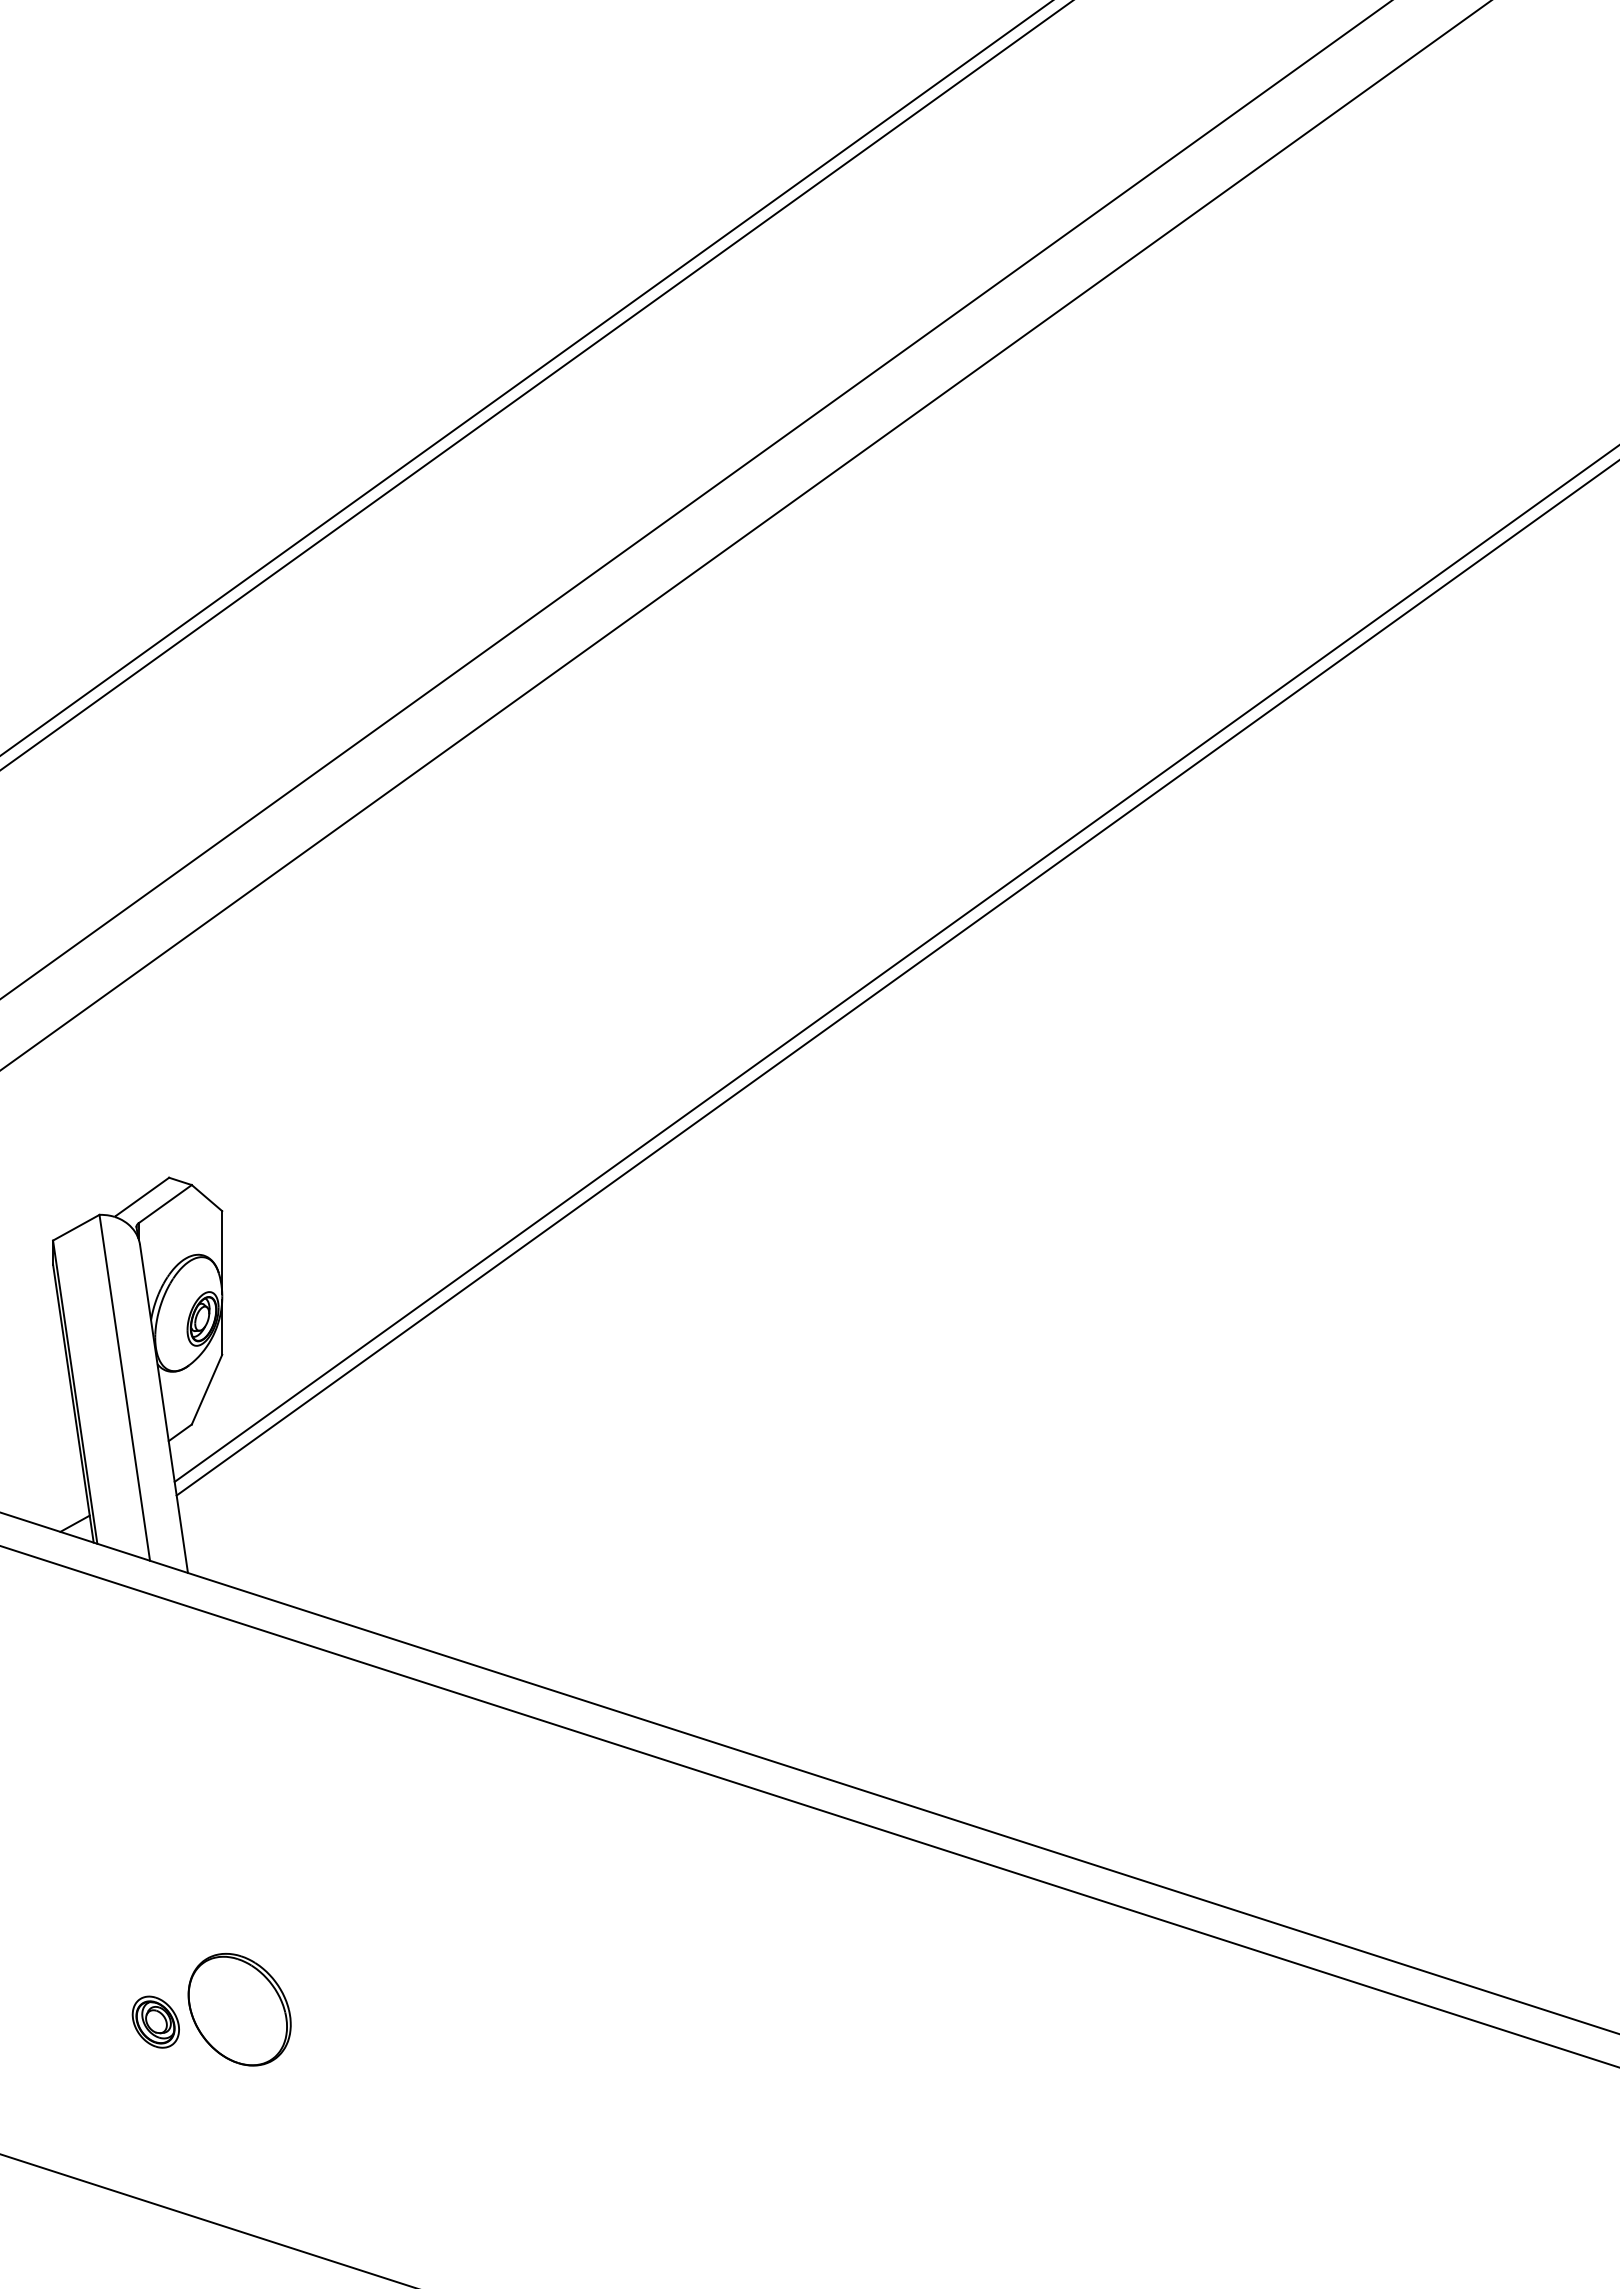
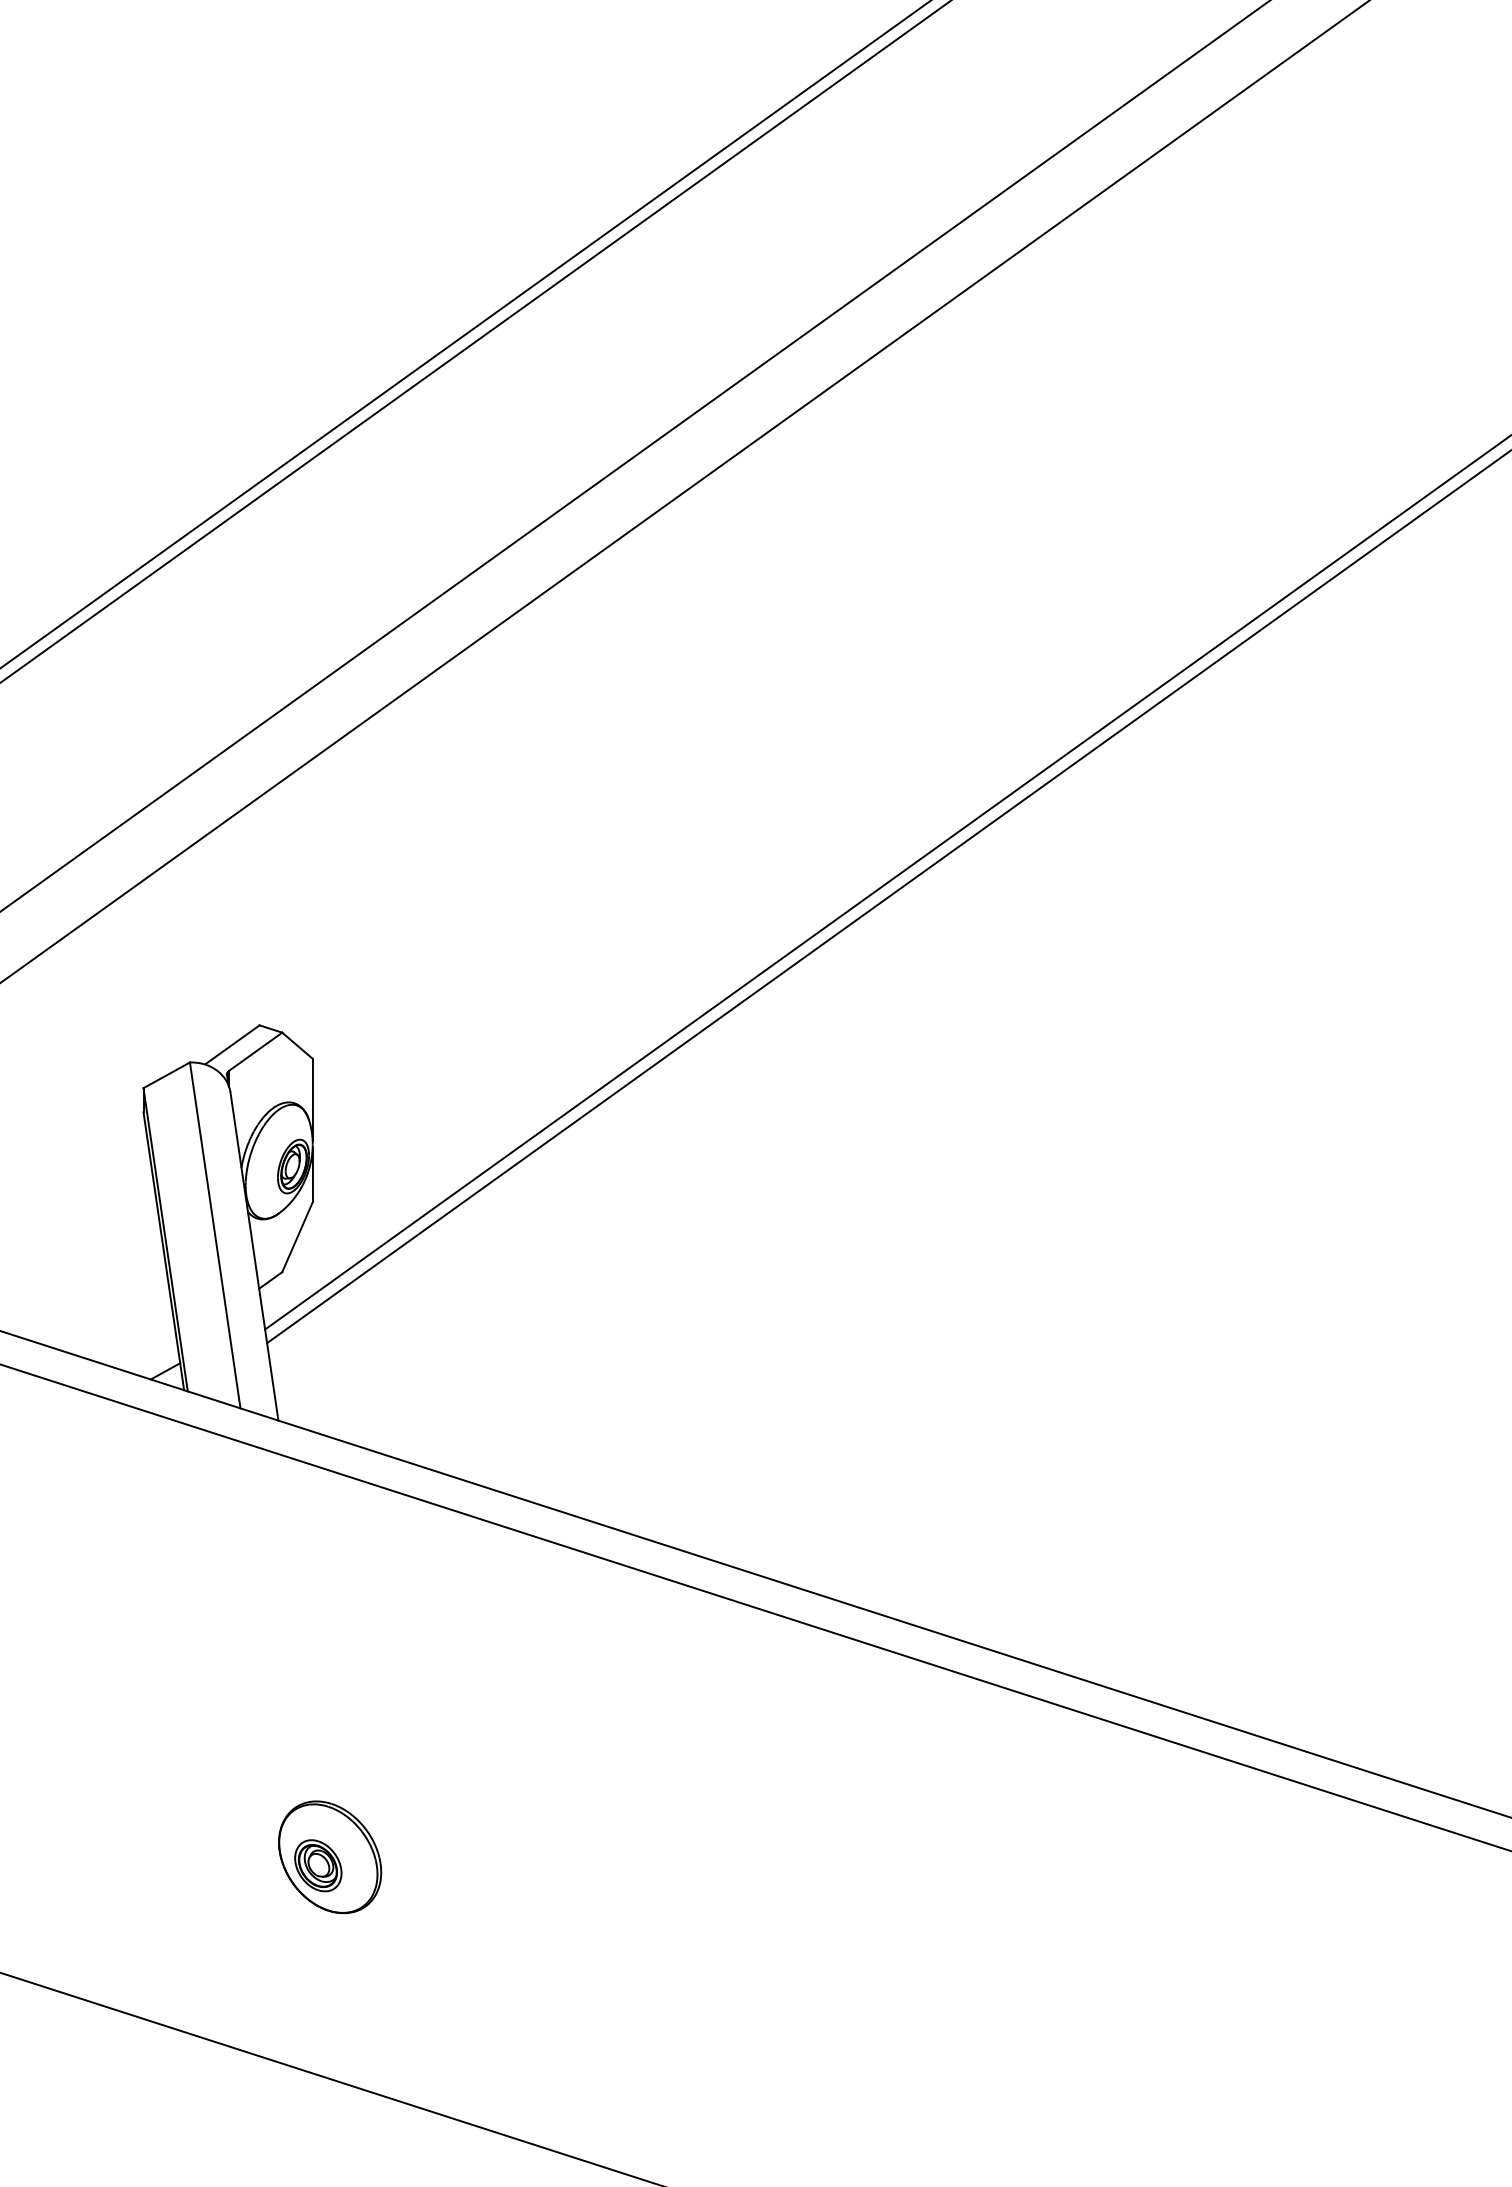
part: (155, 2021) -> (317, 1865), moved

